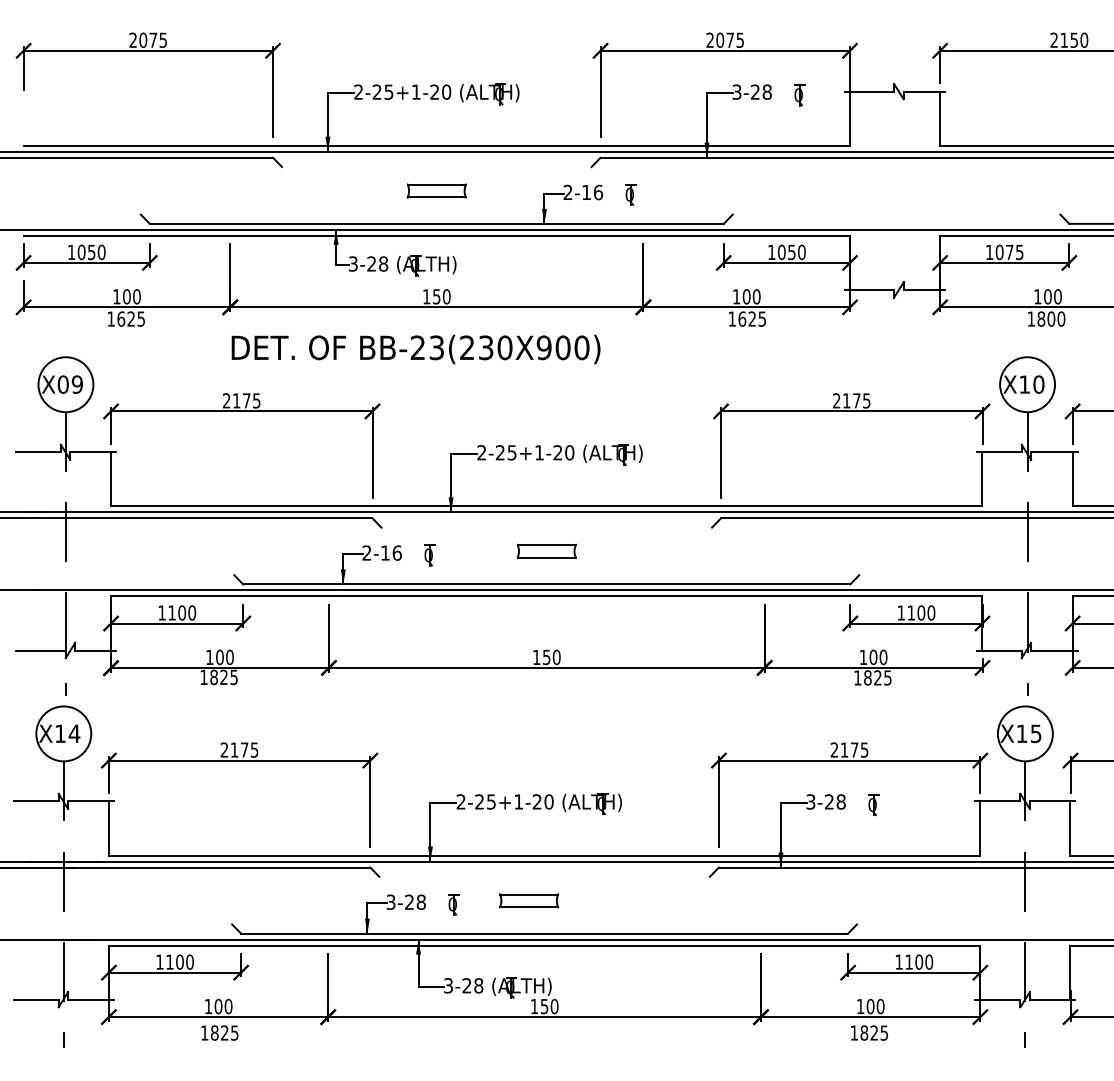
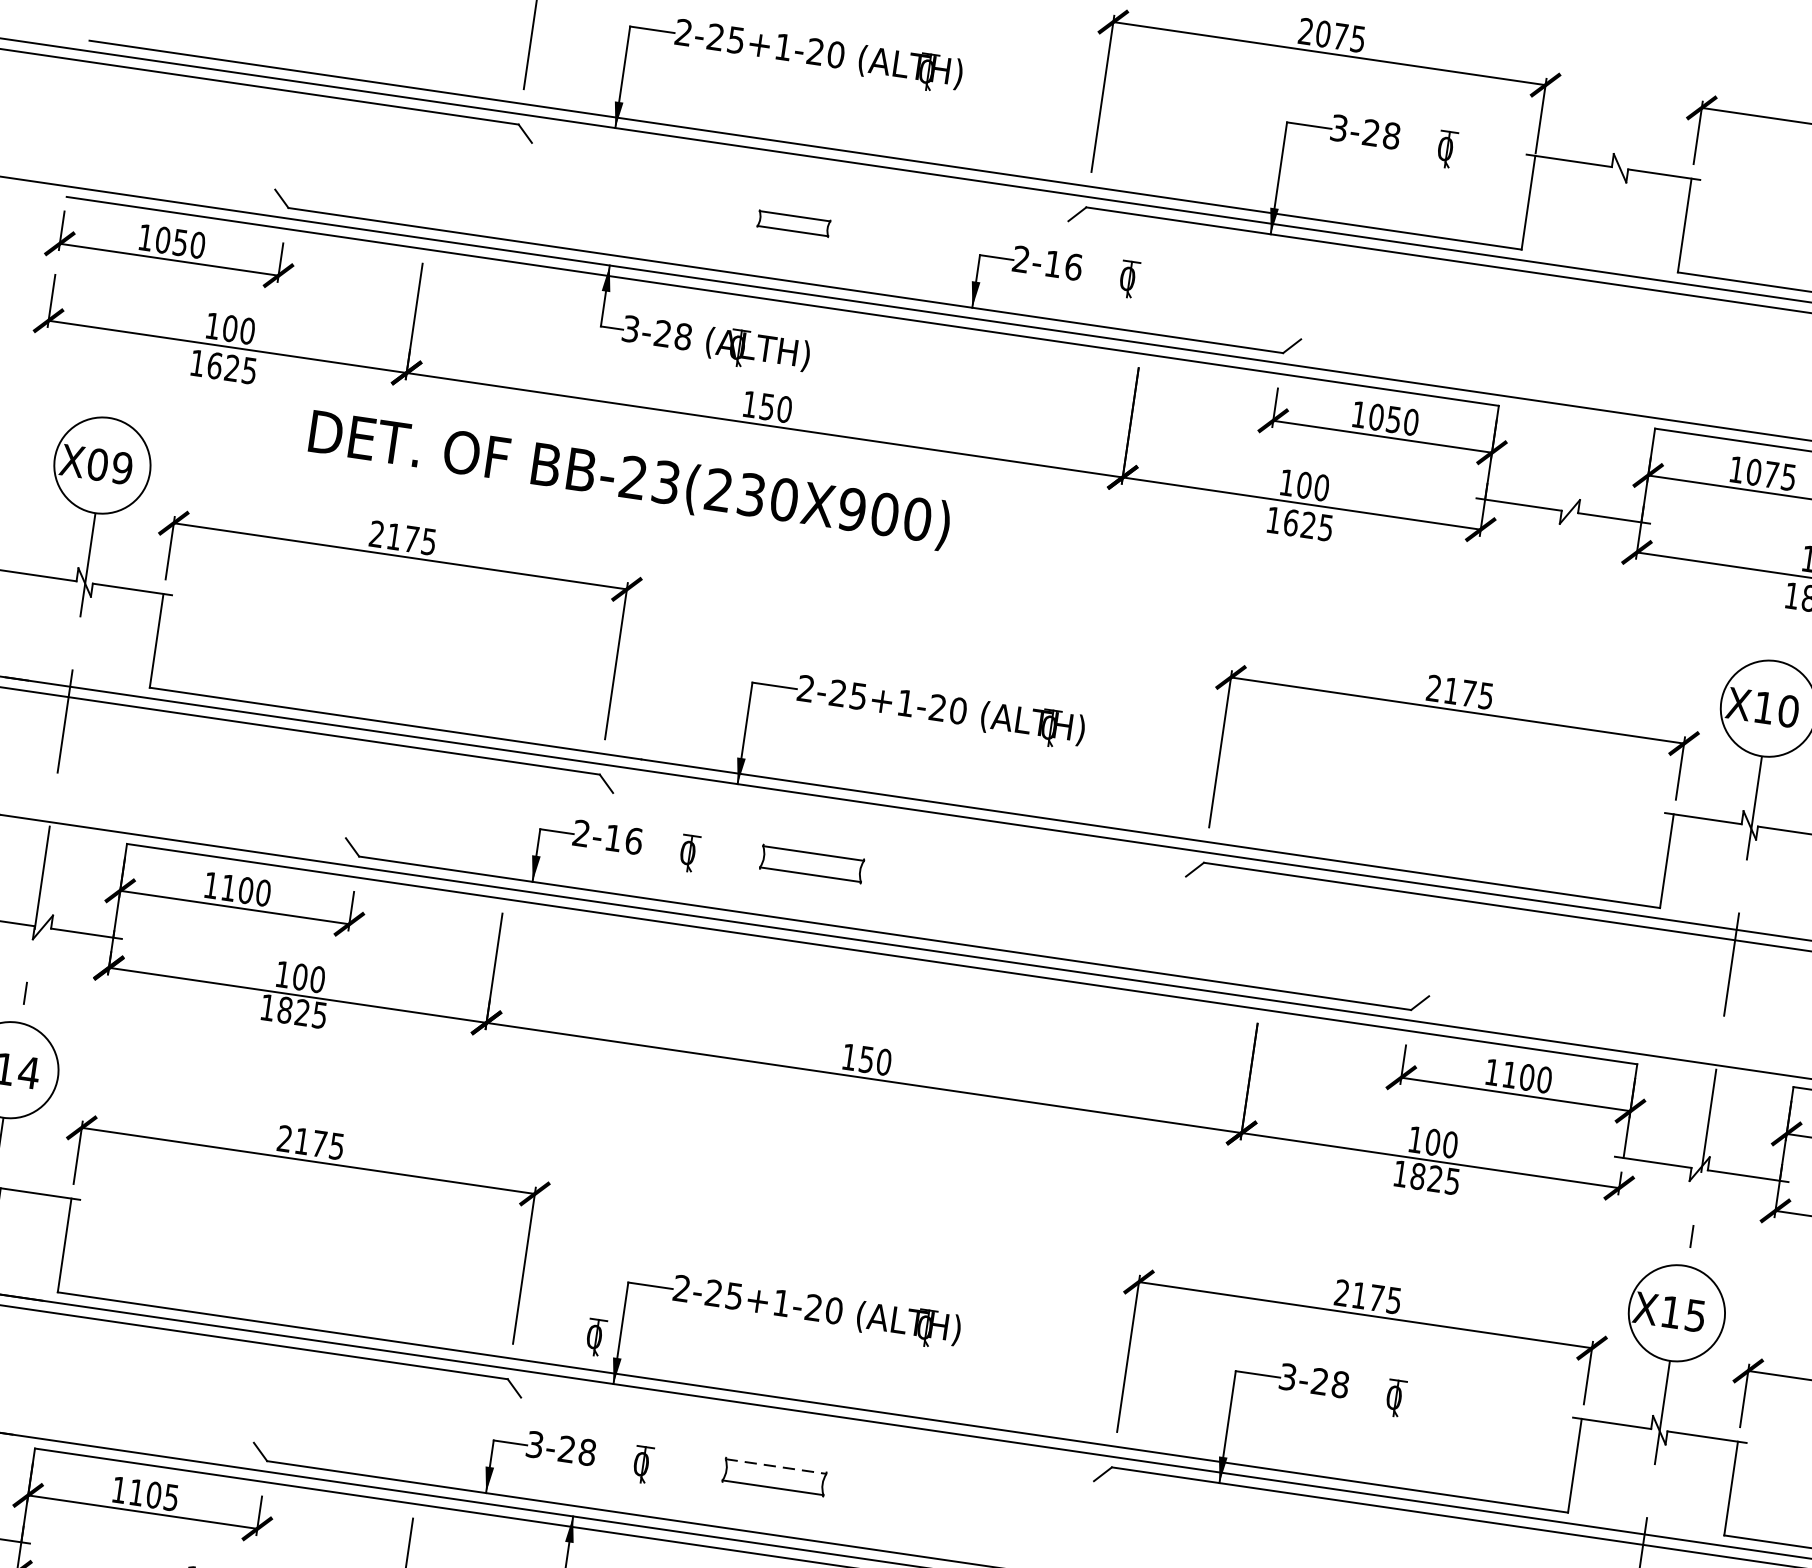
part: (436, 190) -> (793, 222), size x0.7
text: (415, 349) -> (628, 480), moved
part: (546, 550) -> (811, 862), moved
part: (416, 836) -> (595, 1337), added
line: (529, 894) -> (776, 1466), solid -> dashed
text: (189, 961) -> (170, 1496), 1100 -> 1105

